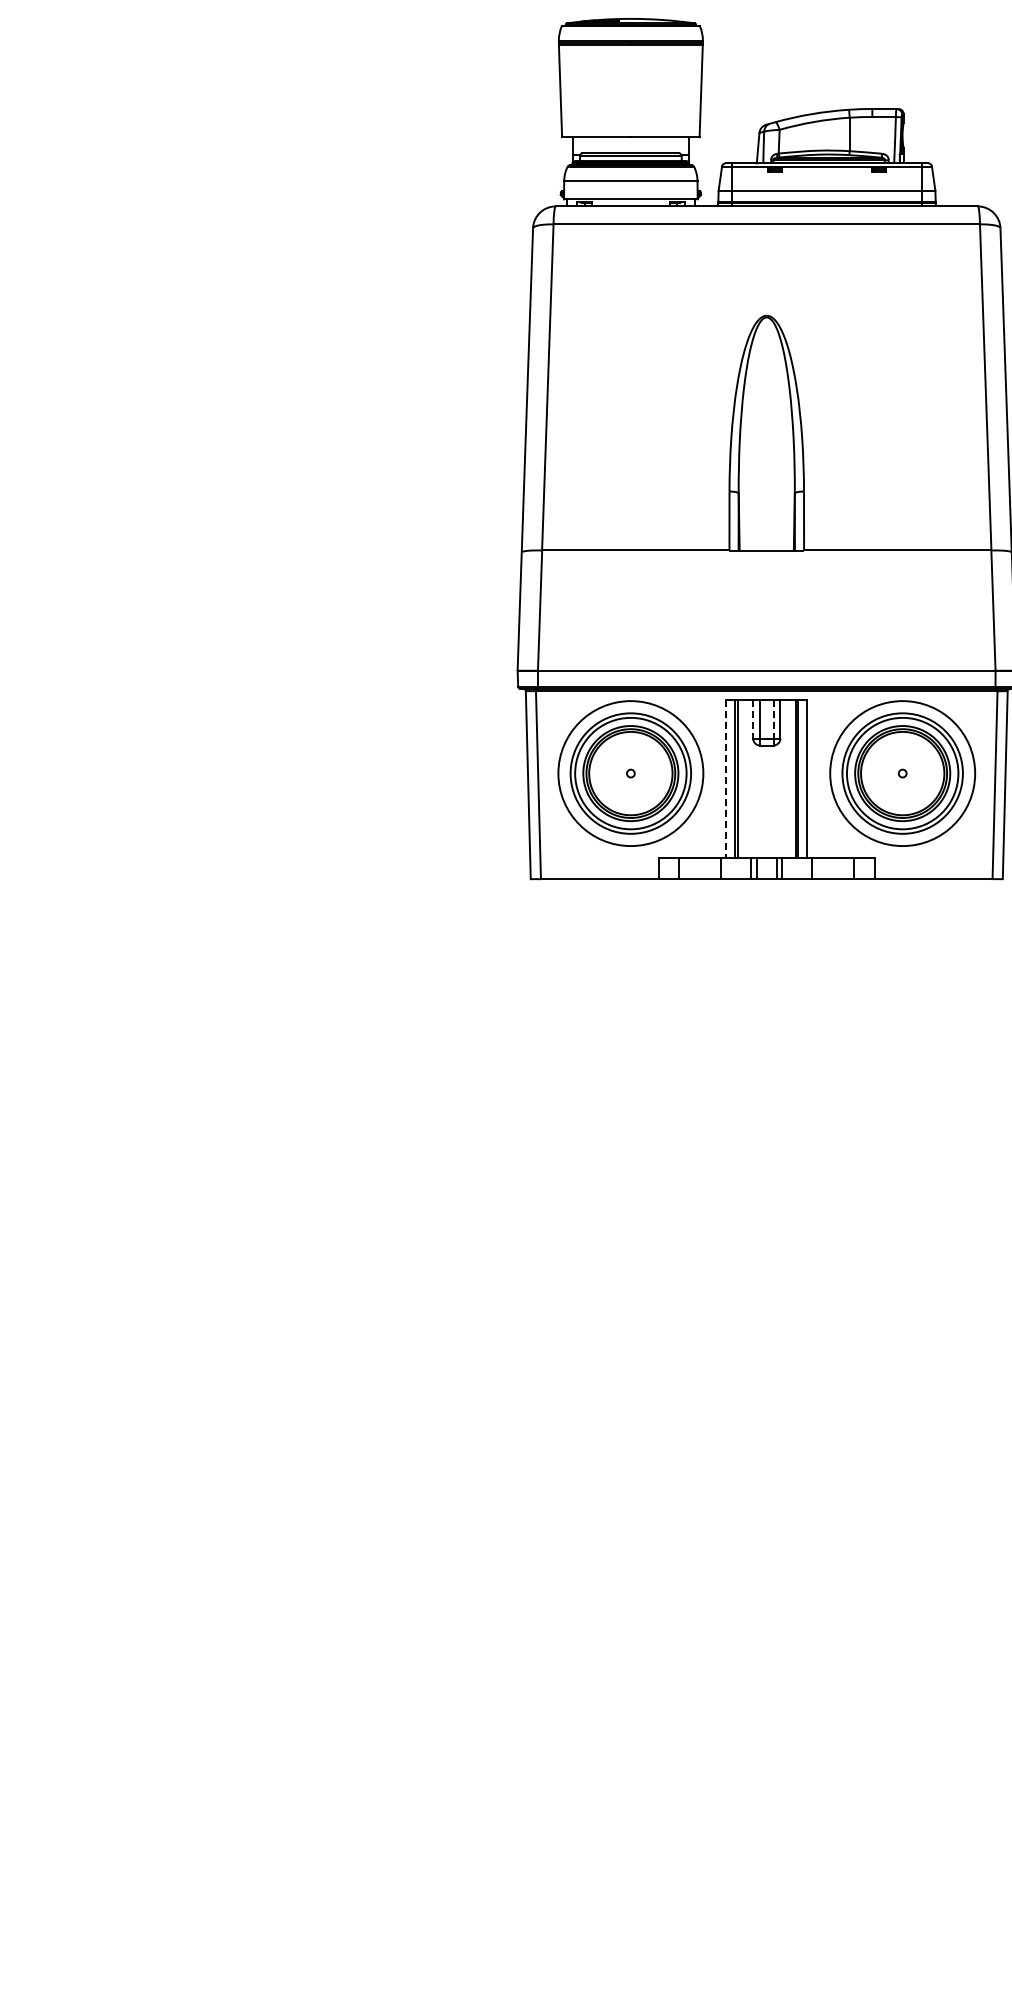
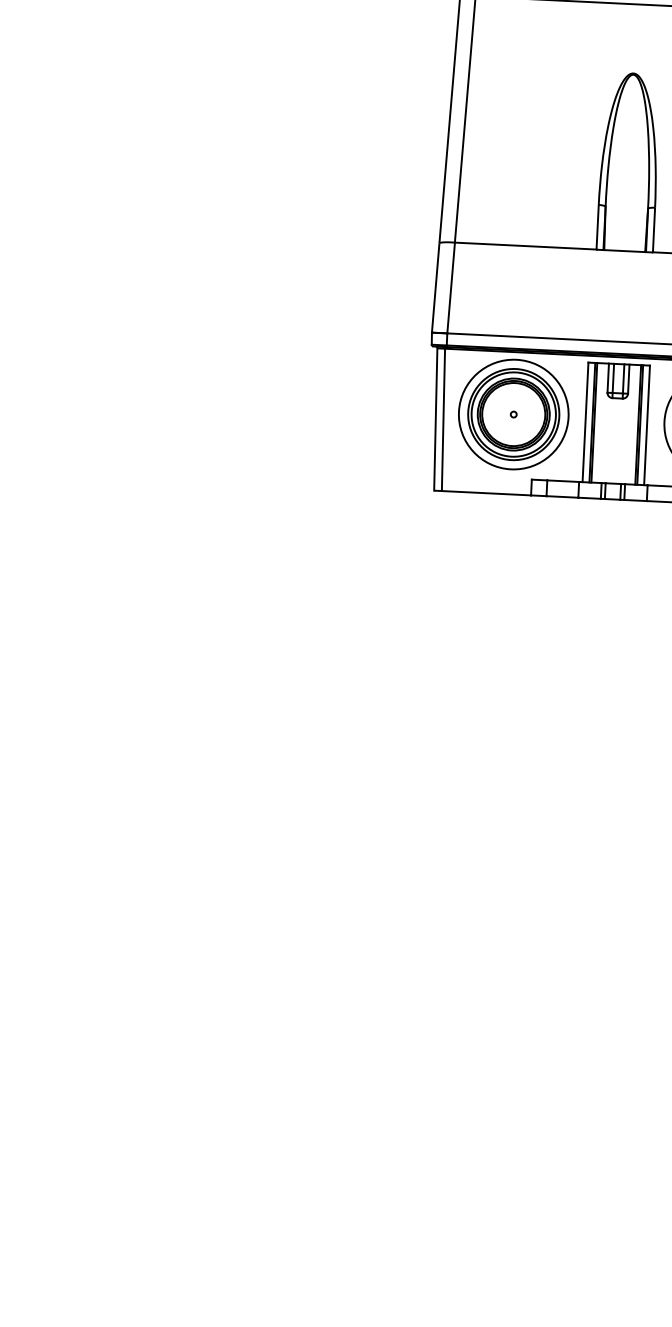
line: (753, 719) -> (608, 378), dashed -> solid
line: (773, 719) -> (623, 378), dashed -> solid
line: (726, 779) -> (585, 422), dashed -> solid

